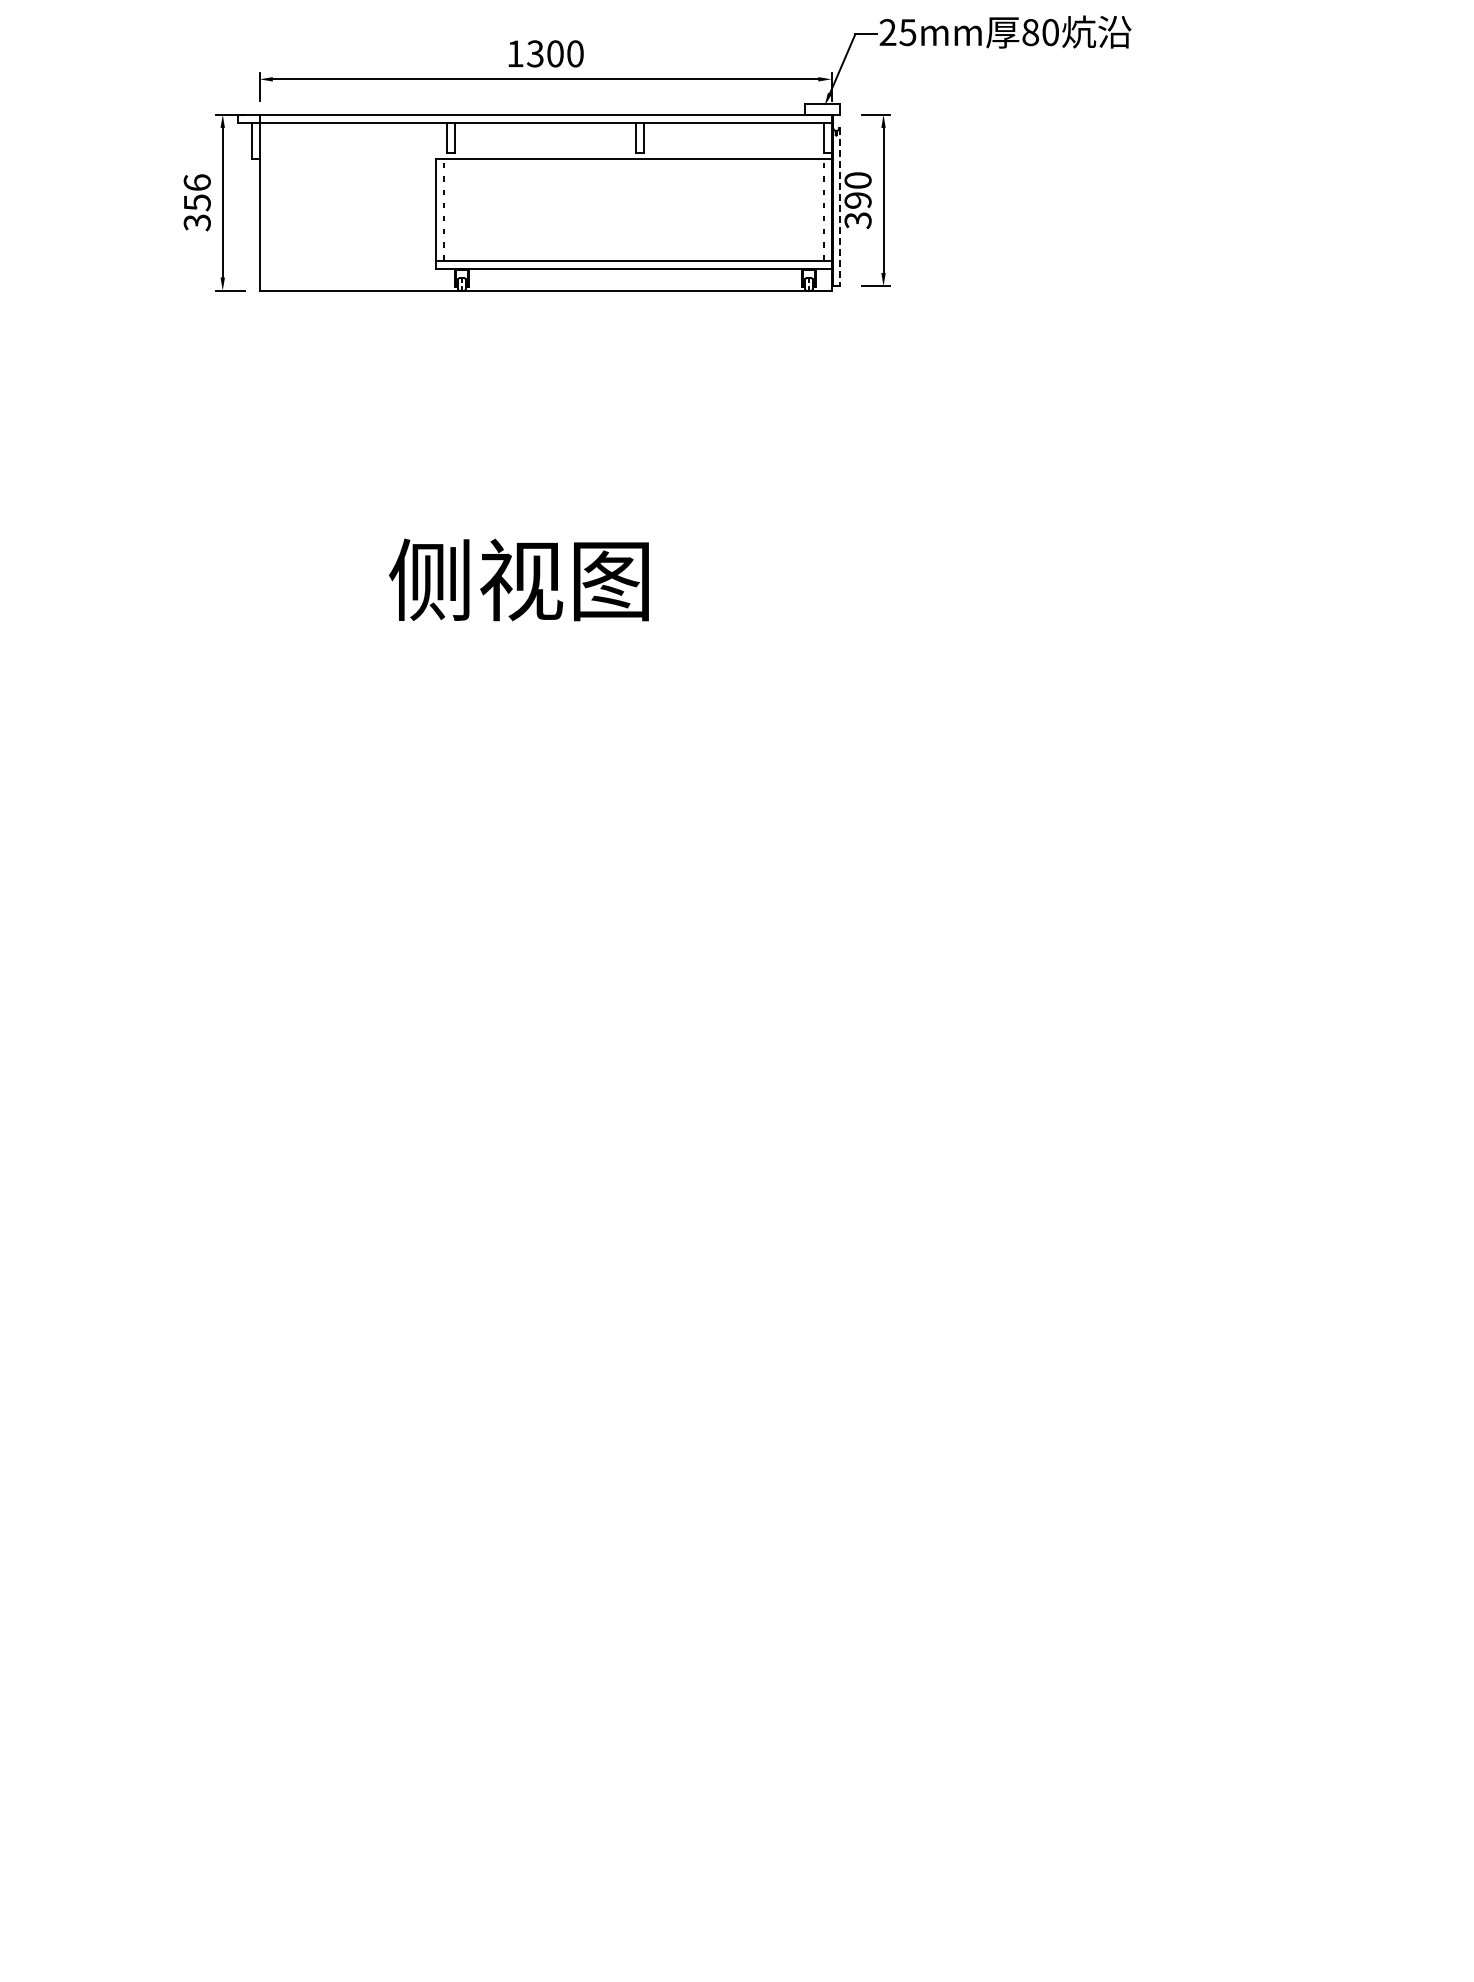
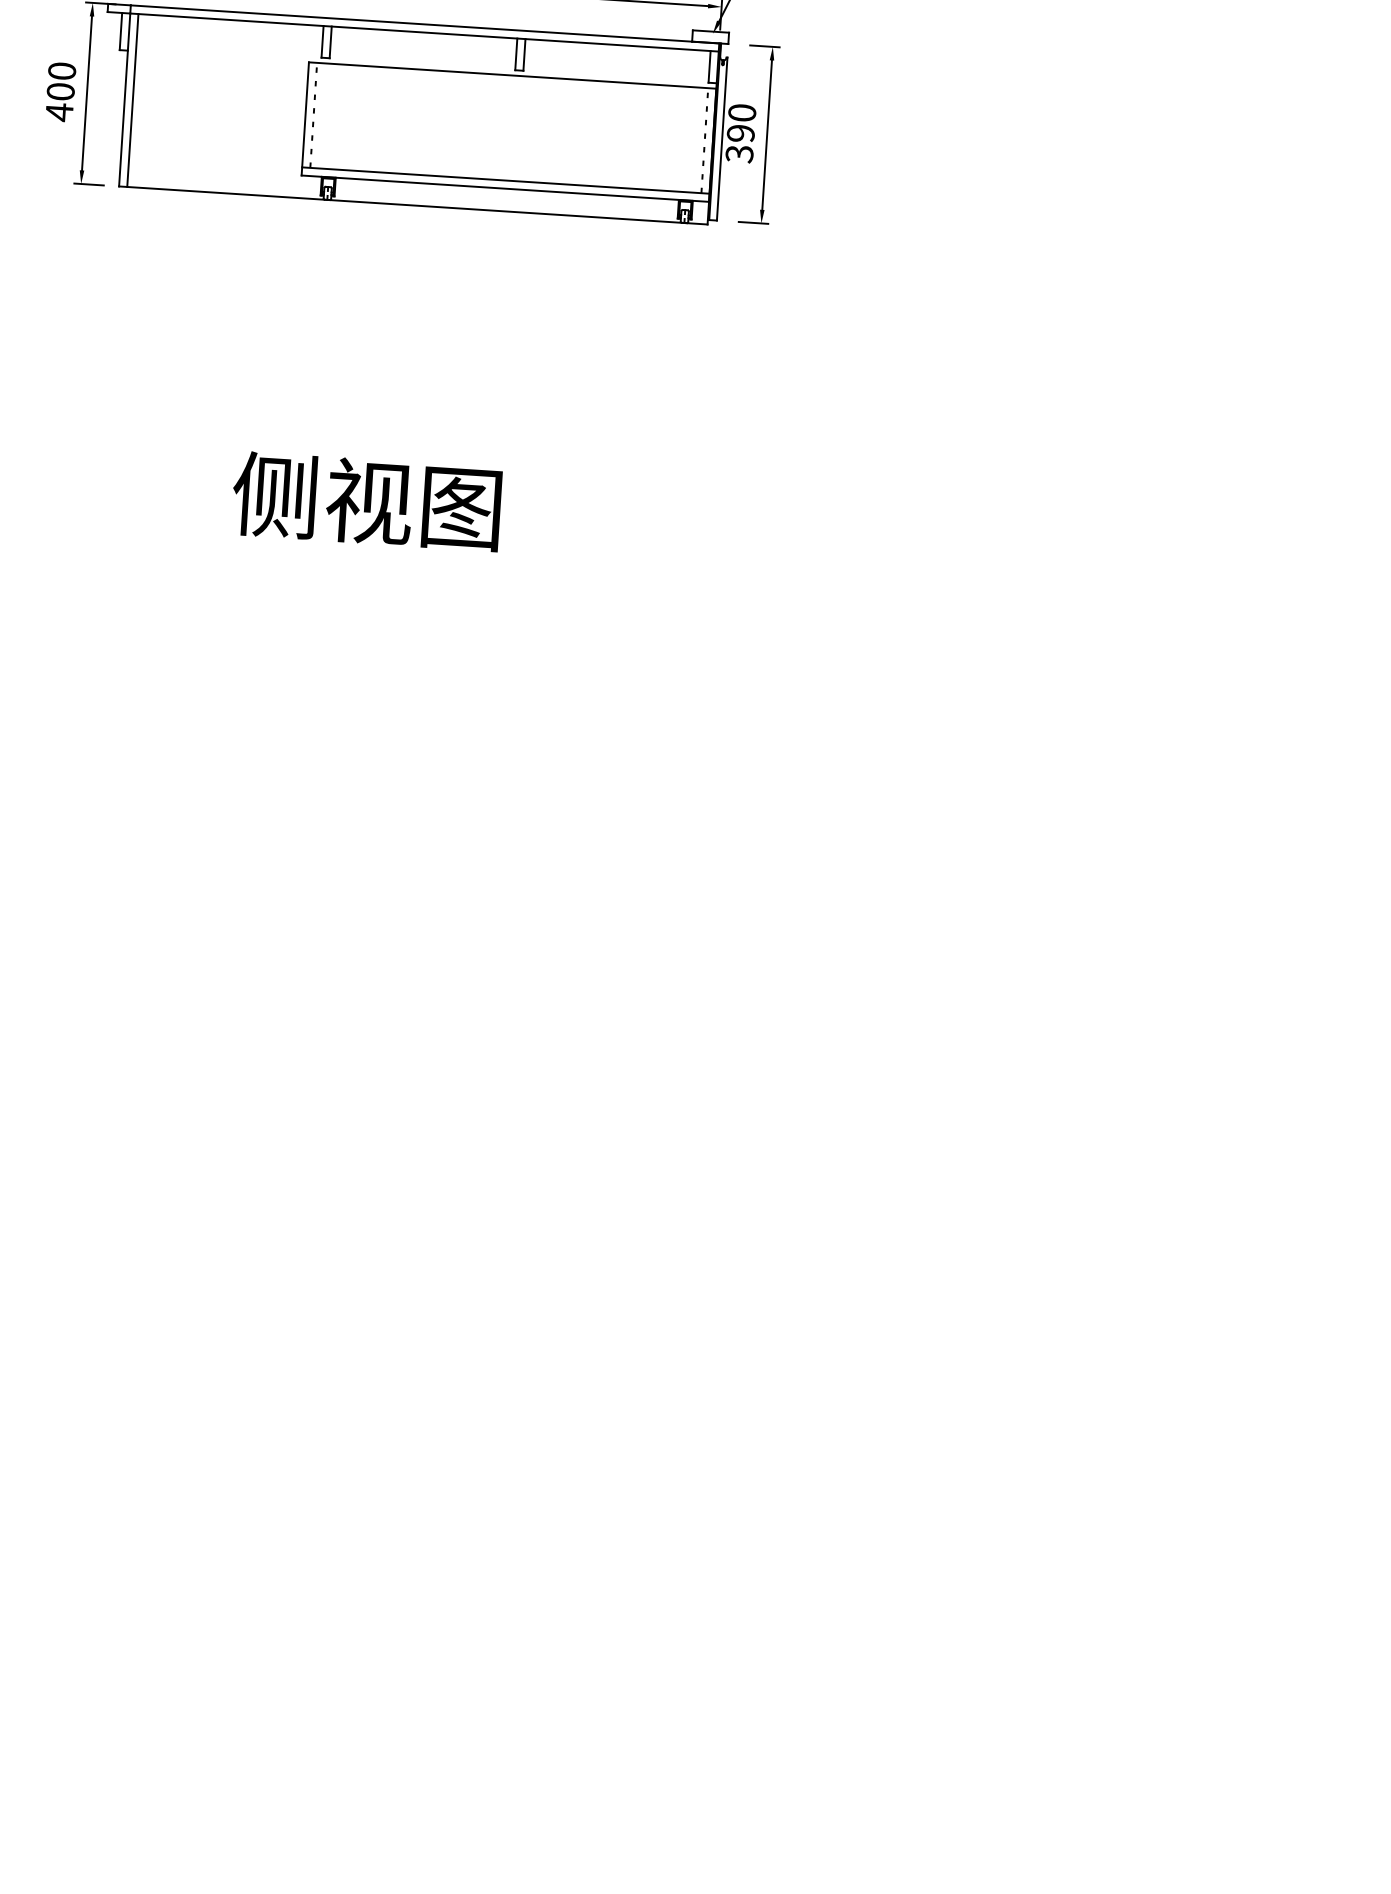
text: (196, 202) -> (60, 91), 356 -> 400
line: (267, 206) -> (132, 100), added
line: (840, 207) -> (722, 139), dashed -> solid

